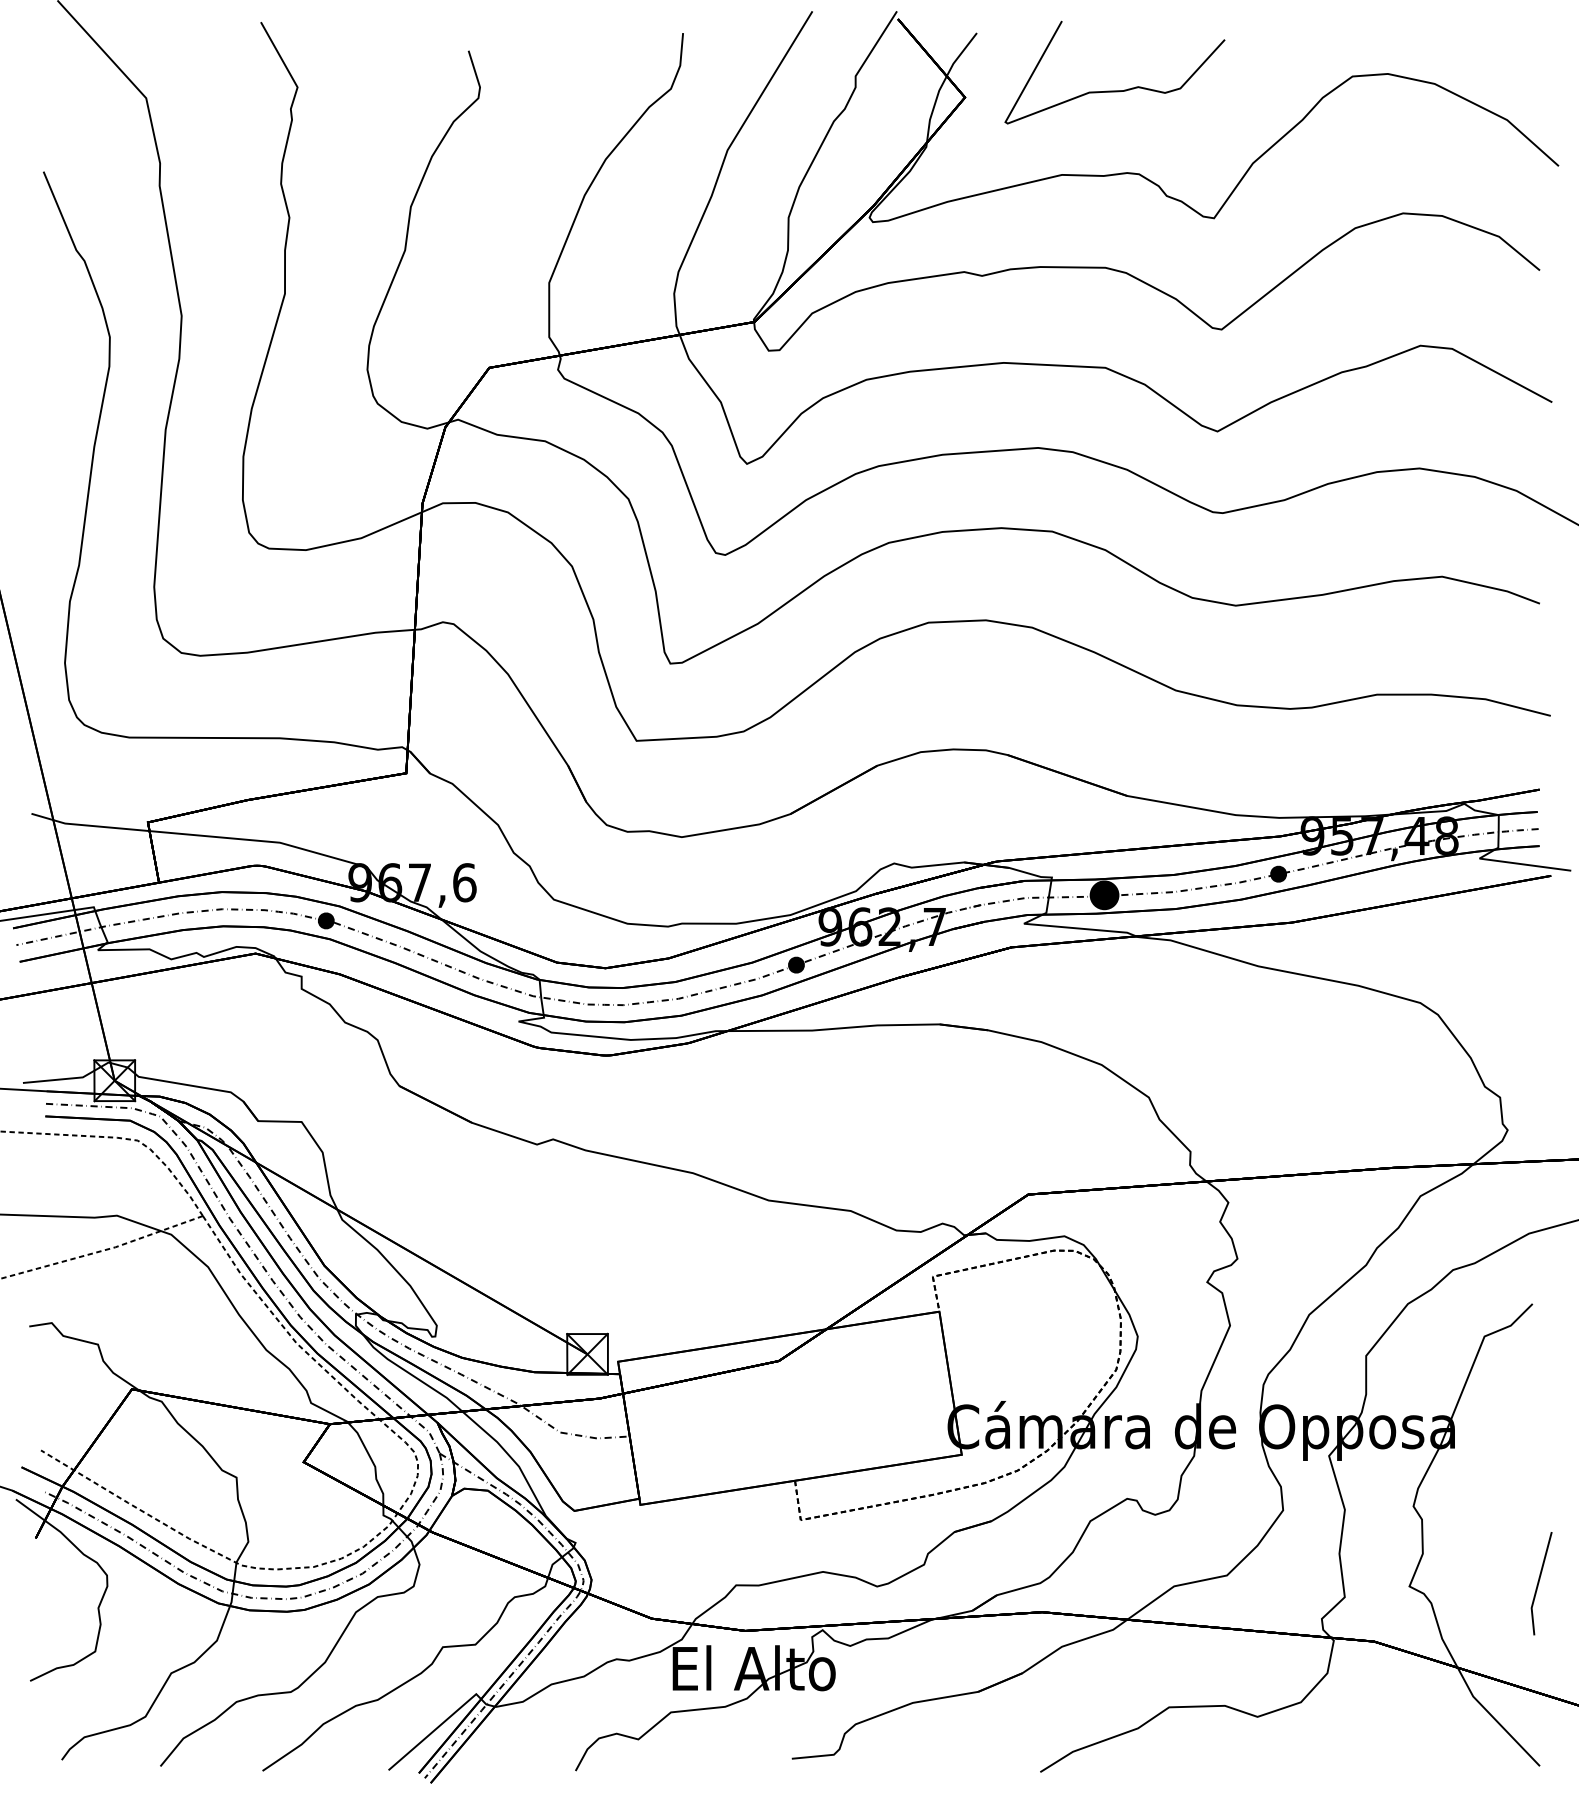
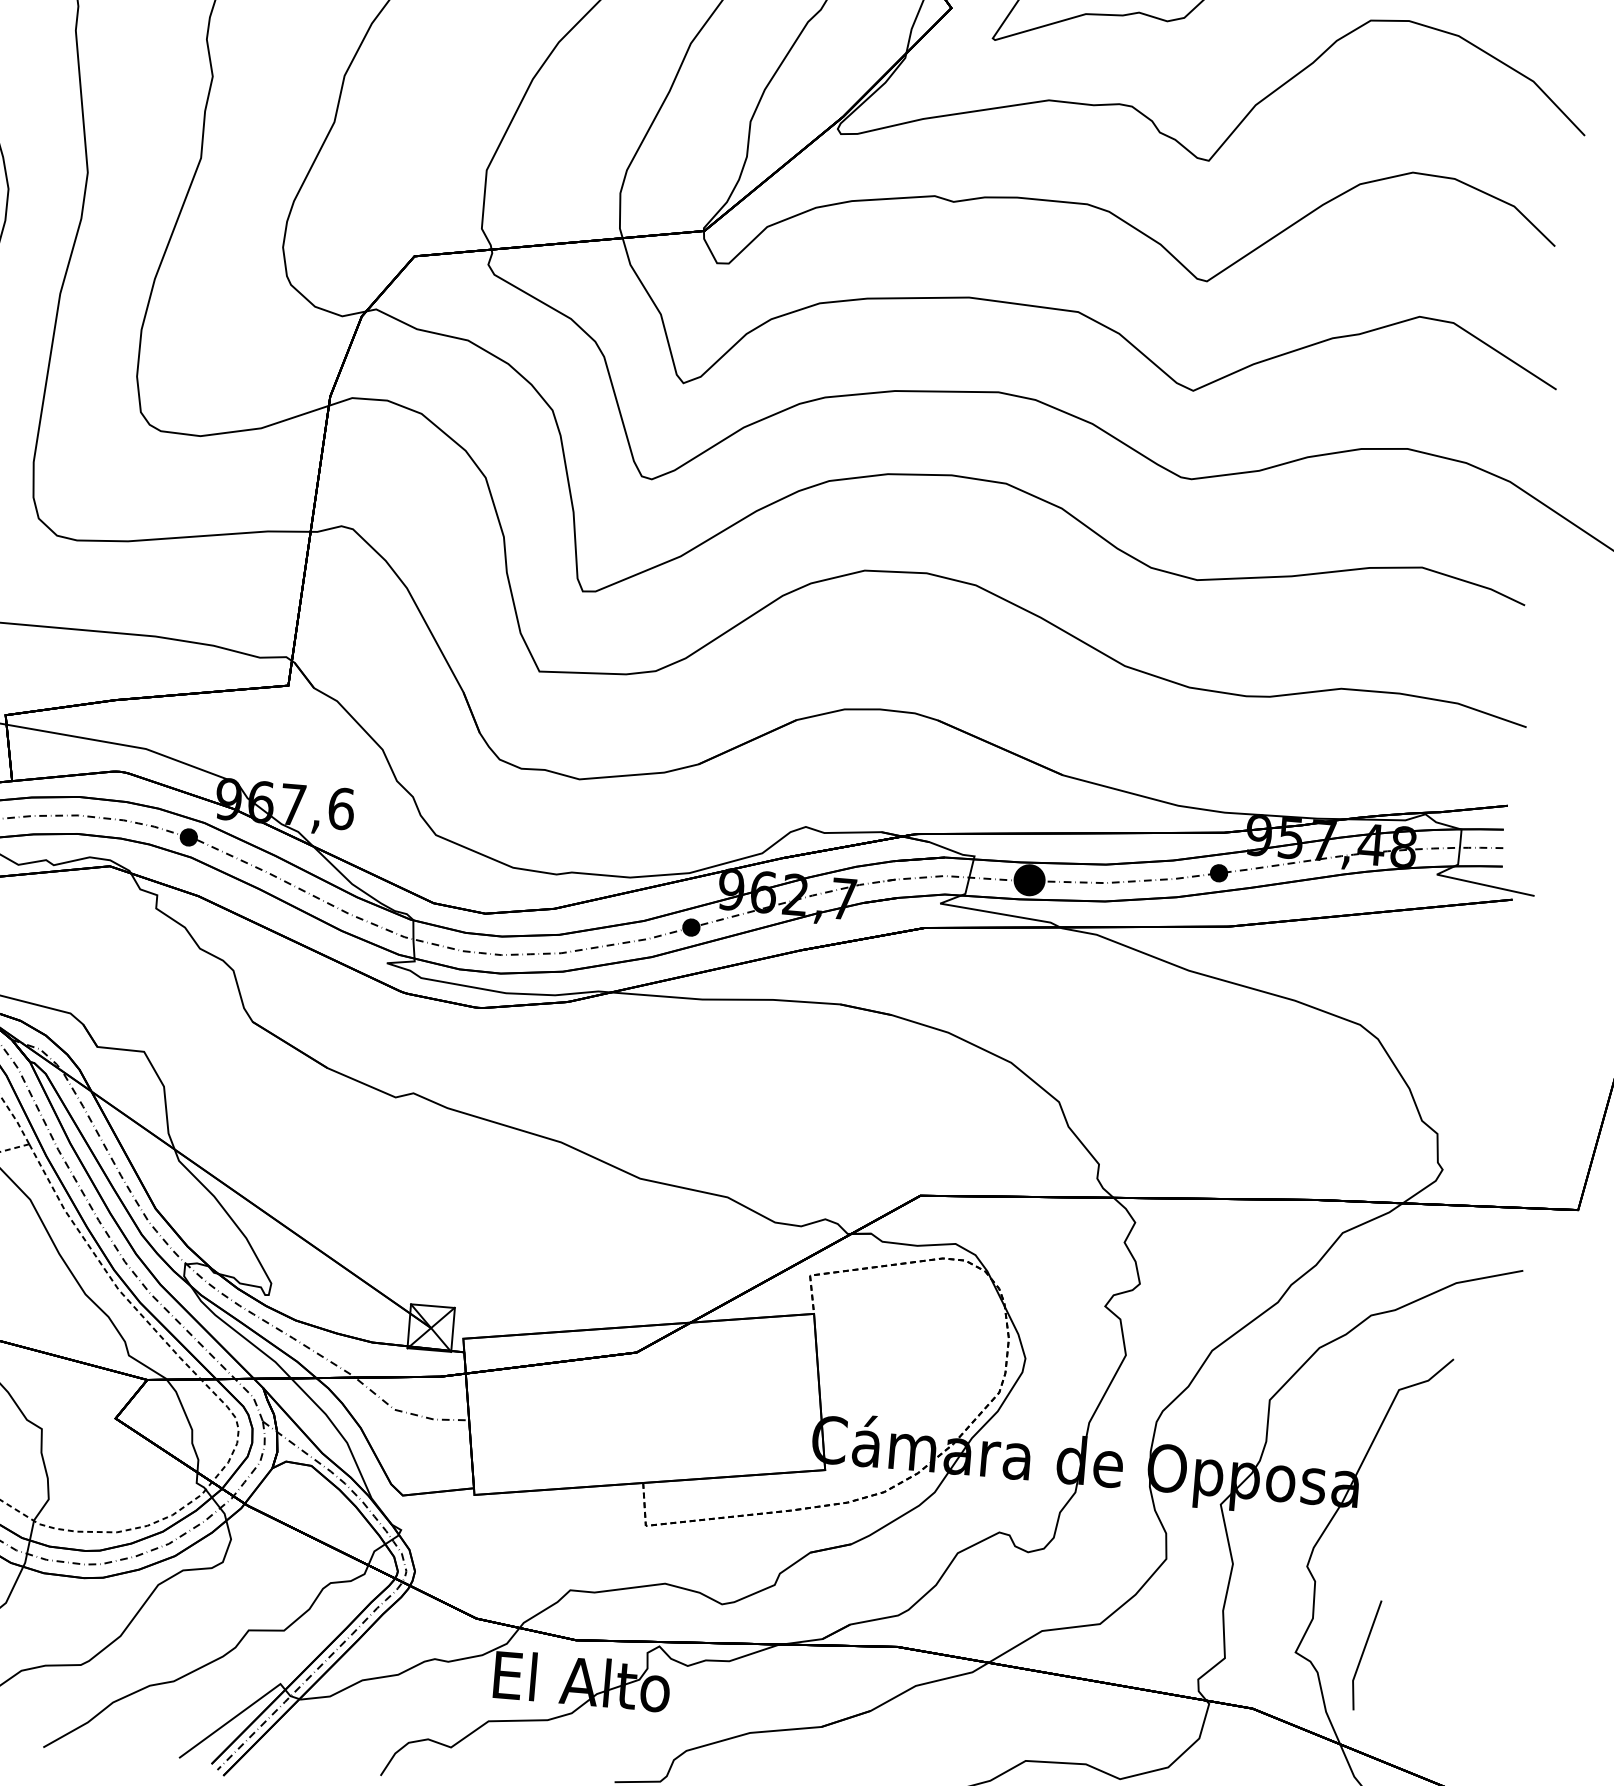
line: (1539, 1583) -> (1363, 1654), moved

